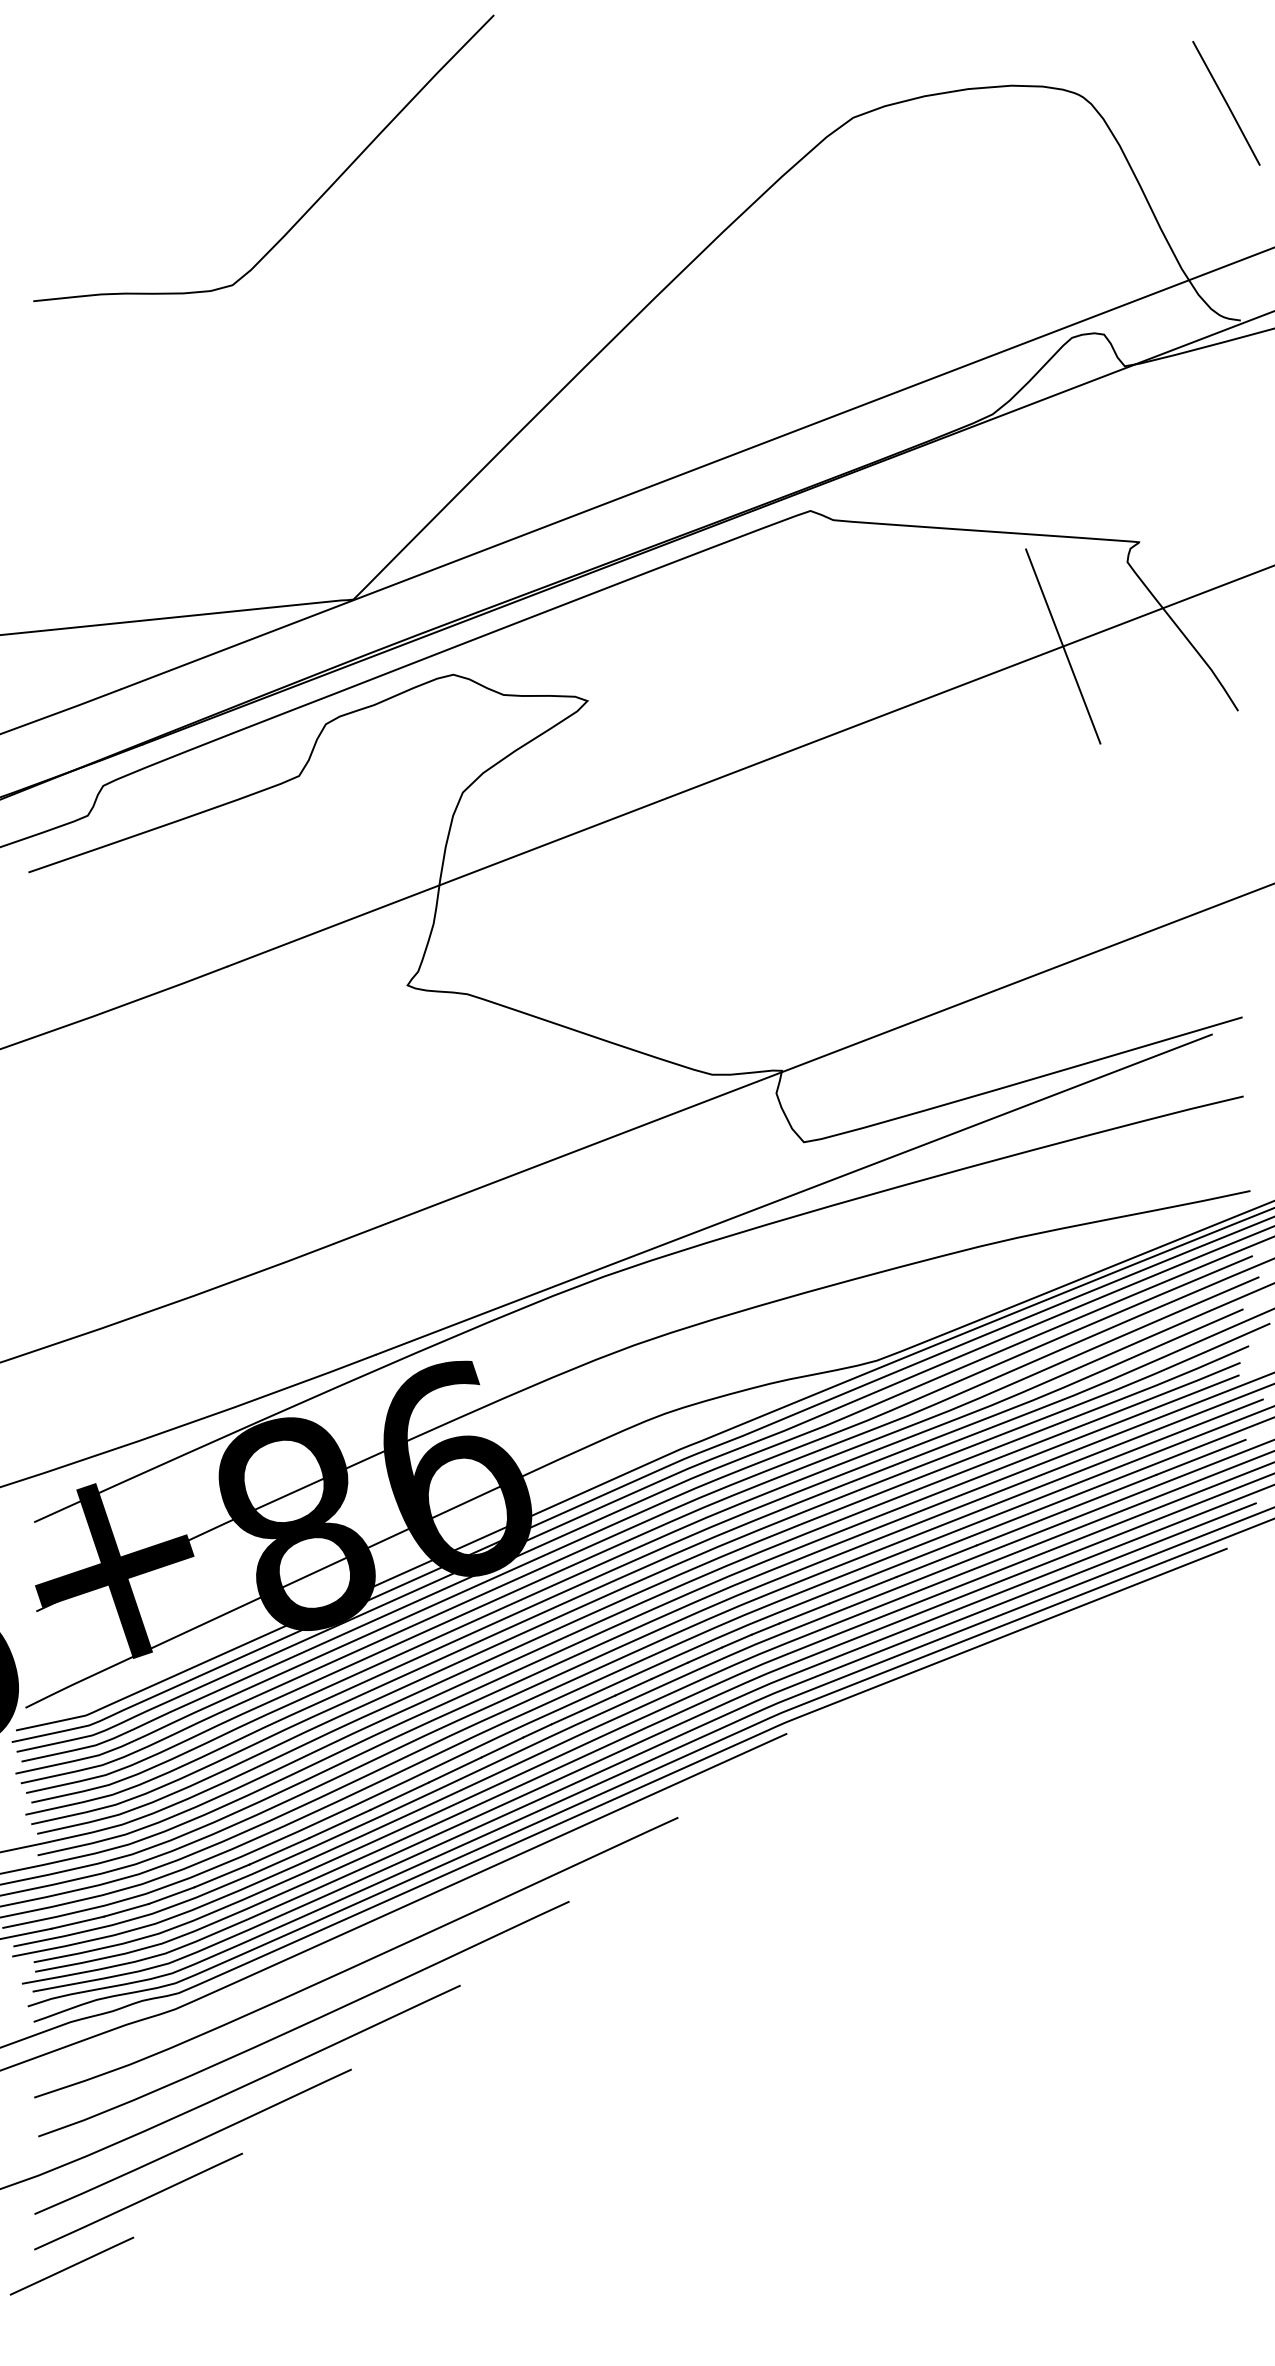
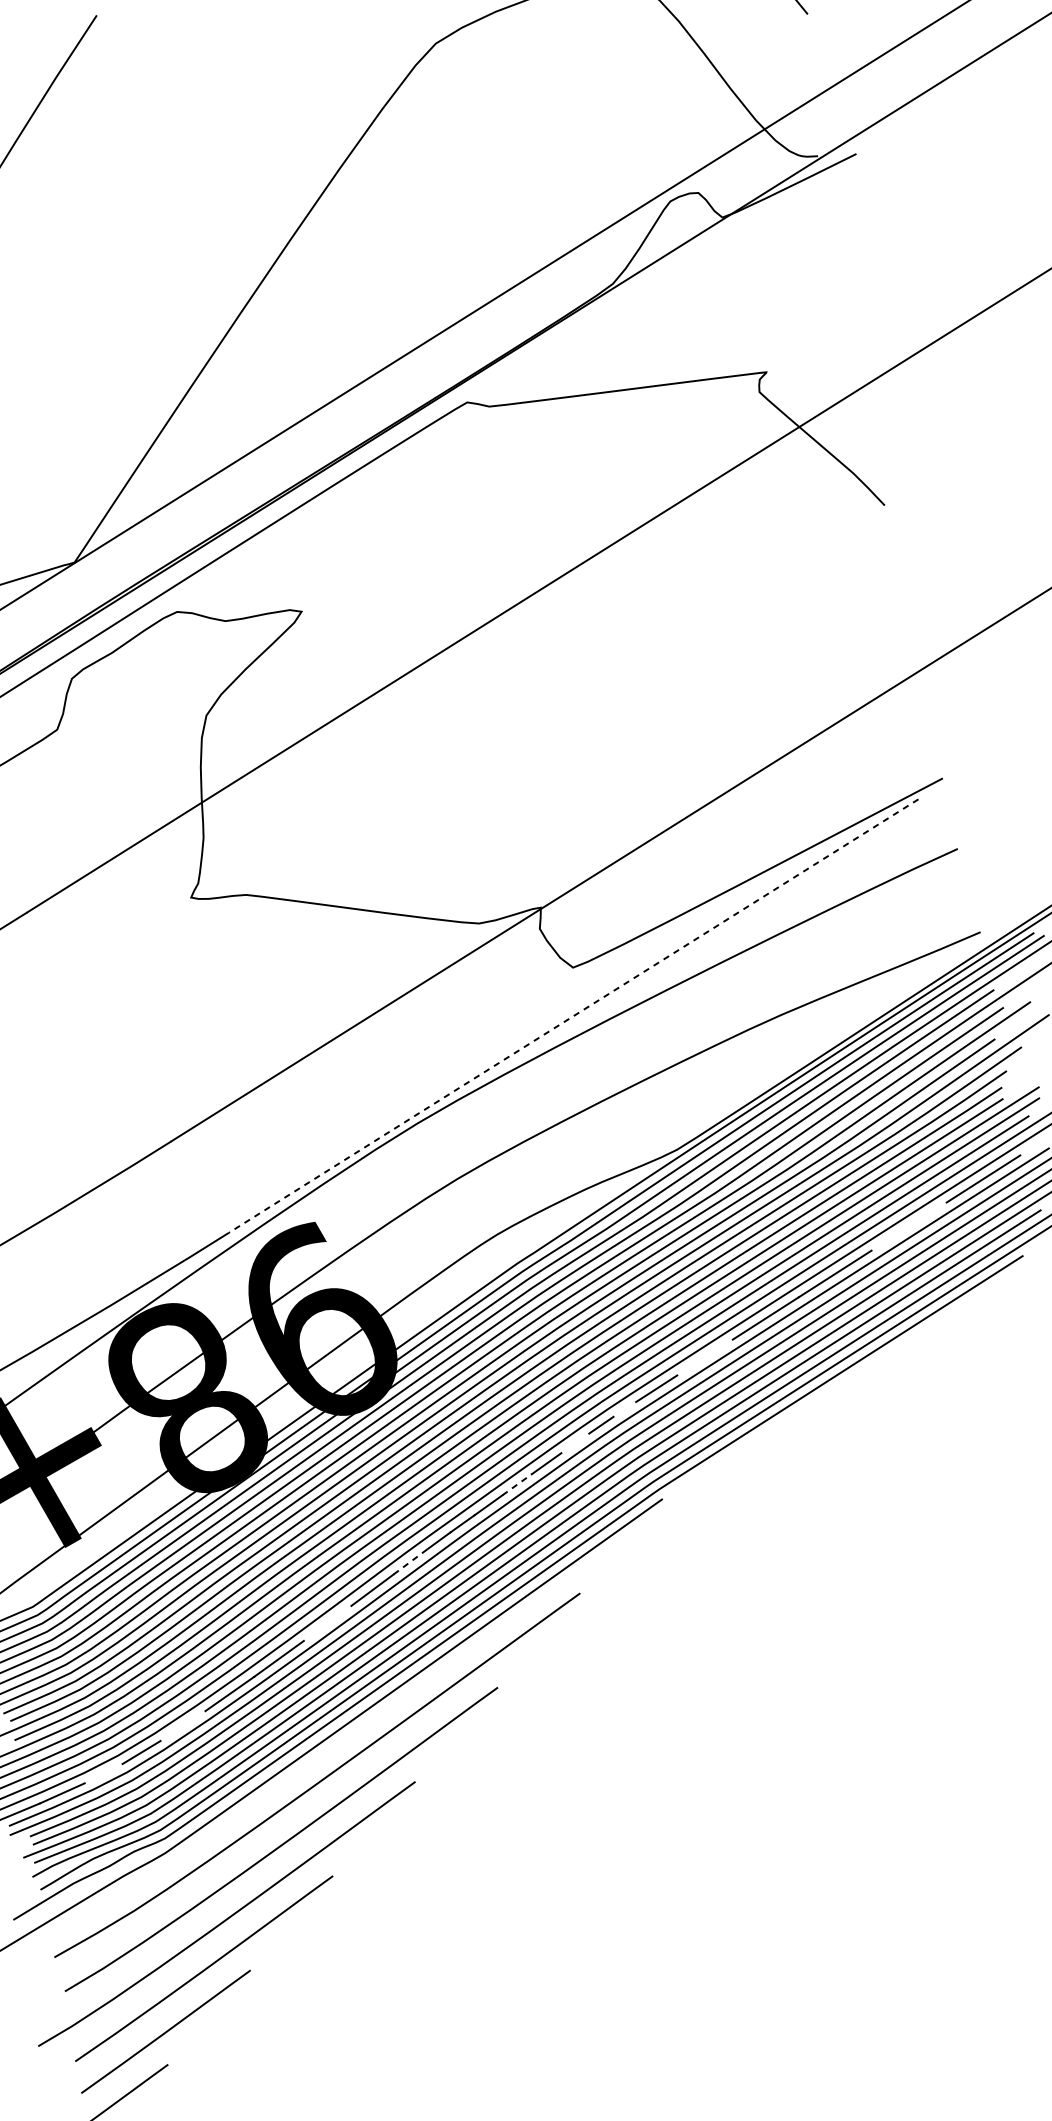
line: (1063, 646) -> (717, 478), removed
line: (793, 1194) -> (572, 1016), solid -> dashed
line: (1110, 1492) -> (908, 1226), removed
line: (862, 1589) -> (704, 1356), removed
line: (765, 1628) -> (624, 1408), removed
line: (704, 1654) -> (574, 1442), removed
line: (633, 1687) -> (517, 1484), solid -> dashed
line: (502, 1747) -> (410, 1561), solid -> dashed
line: (399, 1796) -> (327, 1623), removed
line: (221, 1875) -> (182, 1725), removed
line: (126, 1909) -> (103, 1772), removed

